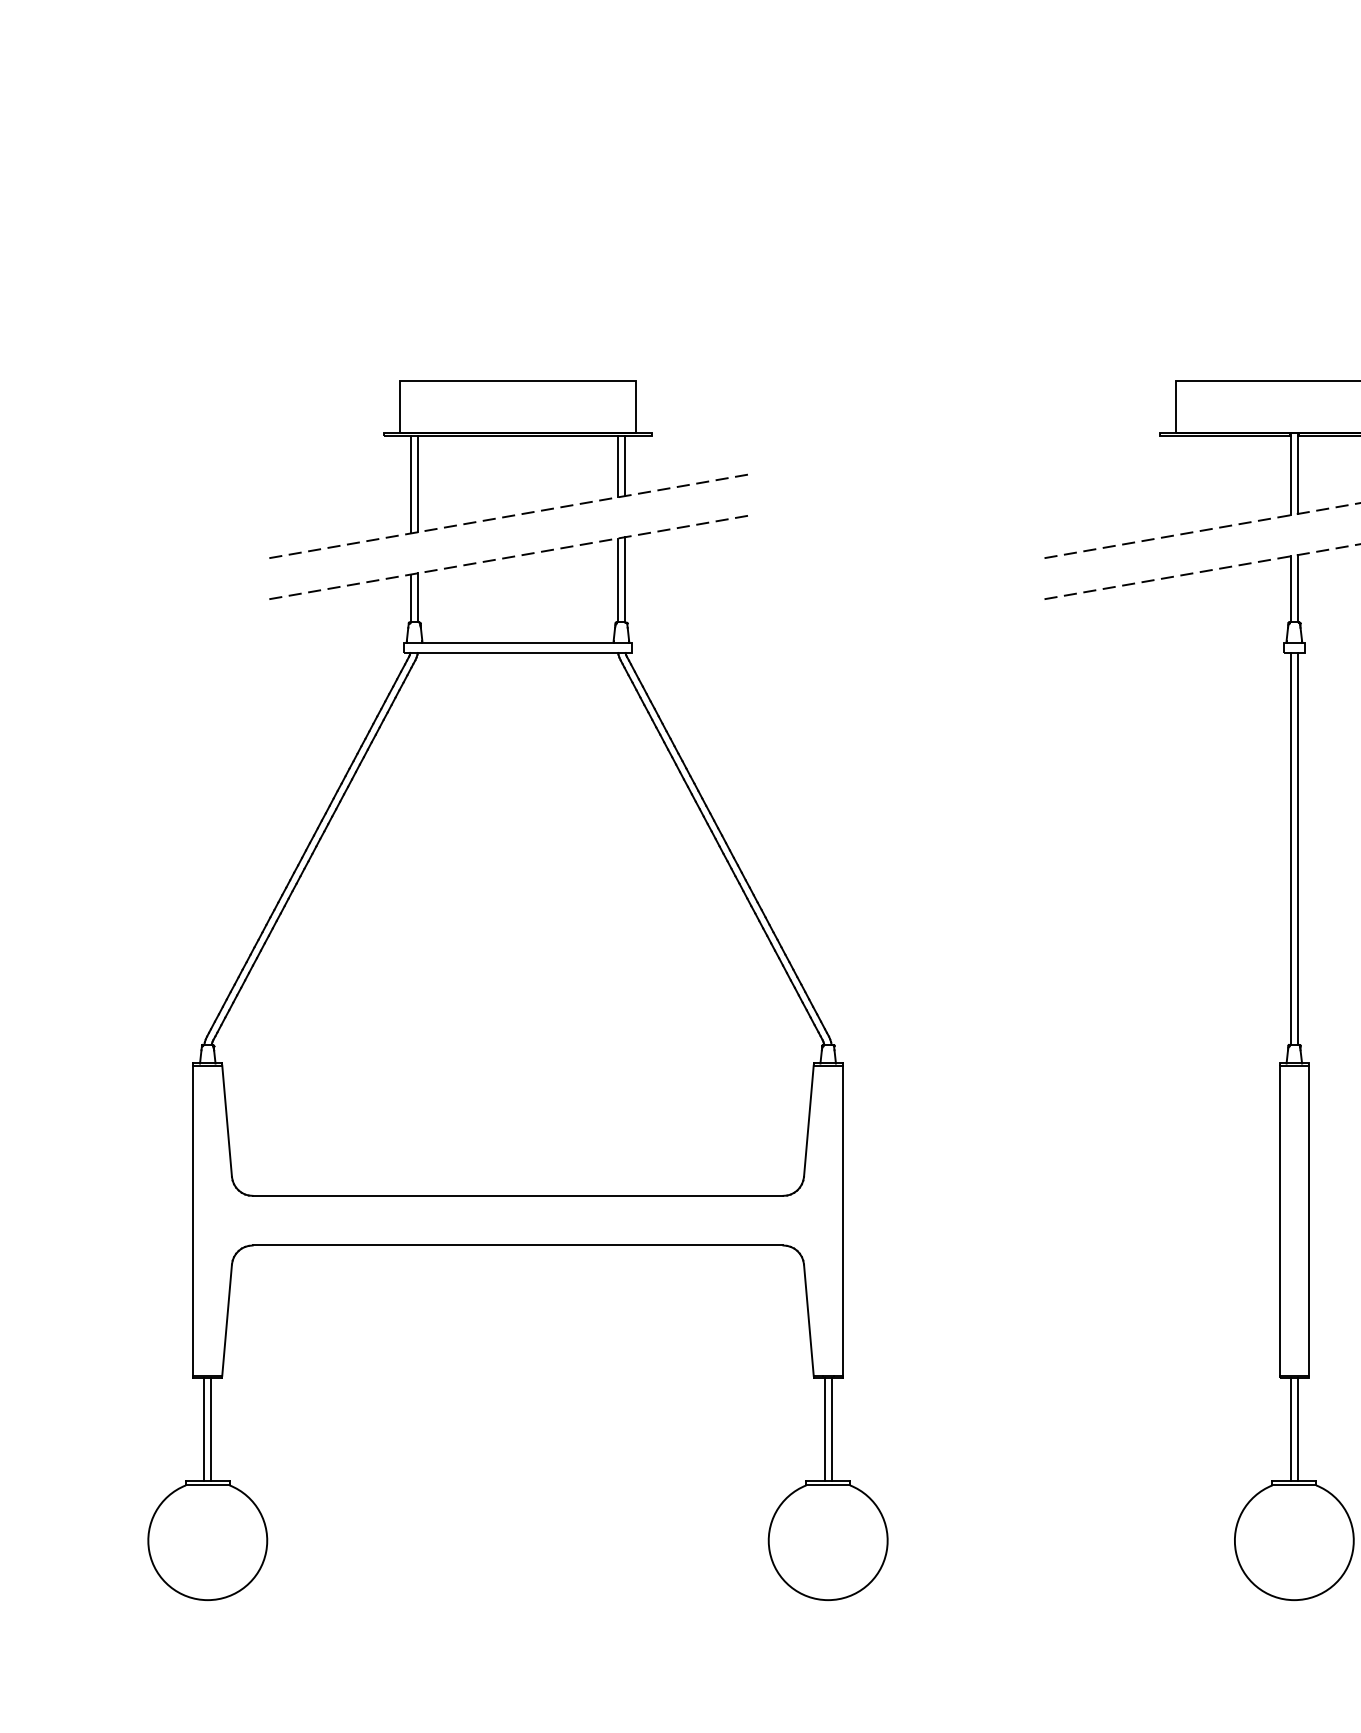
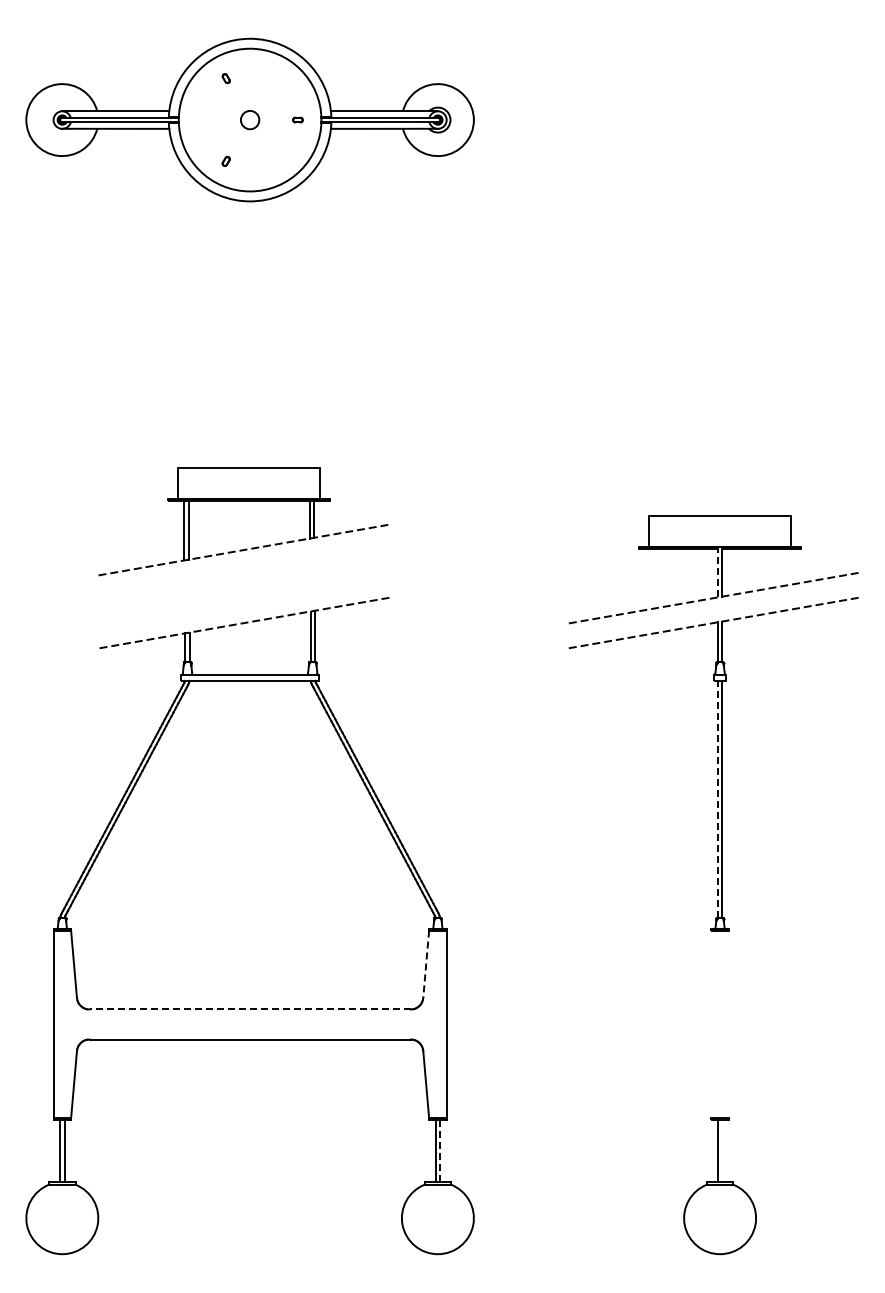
part: (508, 436) -> (243, 501), moved
line: (1290, 474) -> (717, 572), solid -> dashed
line: (1290, 849) -> (717, 799), solid -> dashed
line: (809, 1121) -> (426, 964), solid -> dashed
line: (518, 1195) -> (250, 1009), solid -> dashed
line: (1280, 1220) -> (711, 1024), removed
line: (1308, 1220) -> (728, 1024), removed
line: (1298, 1428) -> (722, 1150), removed
line: (832, 1430) -> (440, 1151), solid -> dashed

